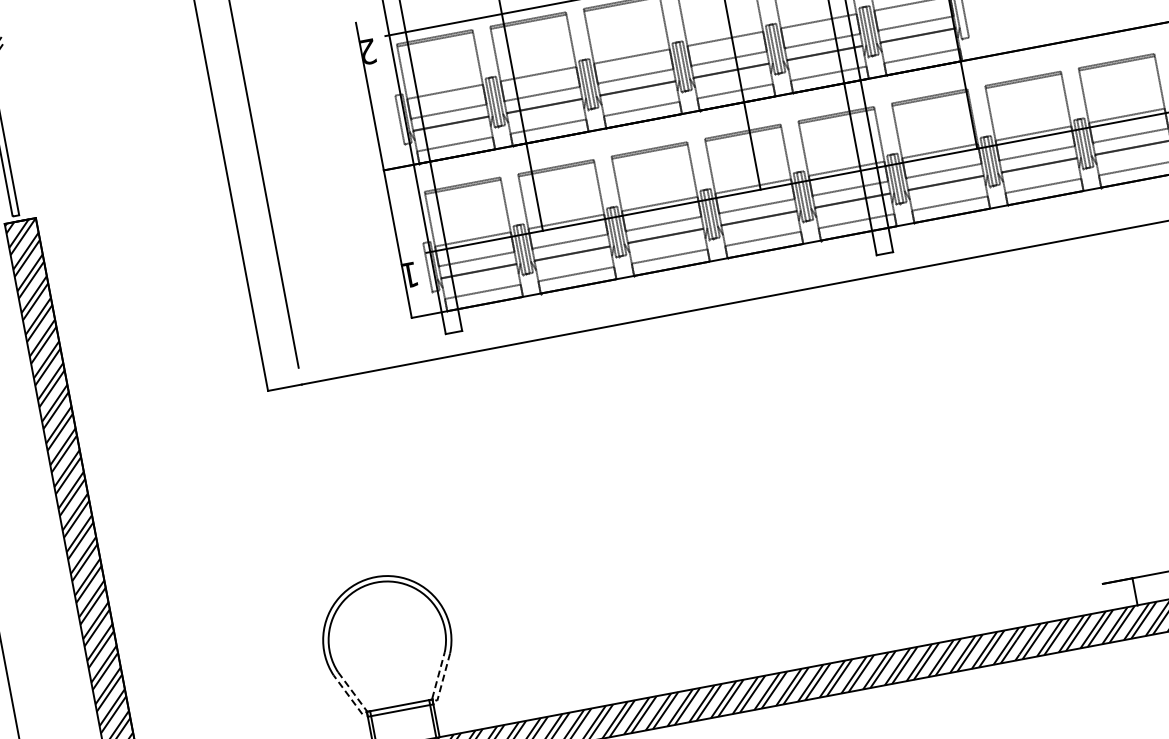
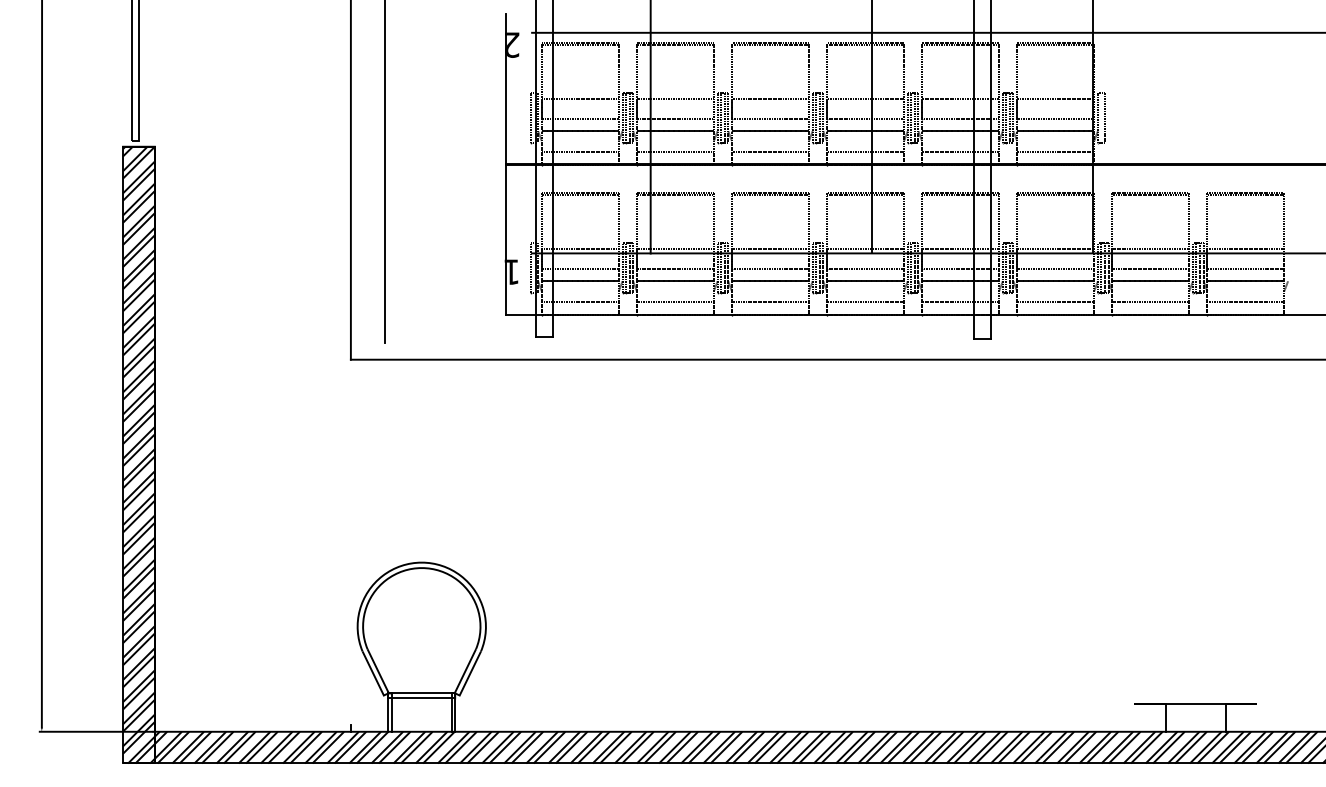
line: (434, 700) -> (457, 694), dashed -> solid
line: (365, 713) -> (386, 694), dashed -> solid

